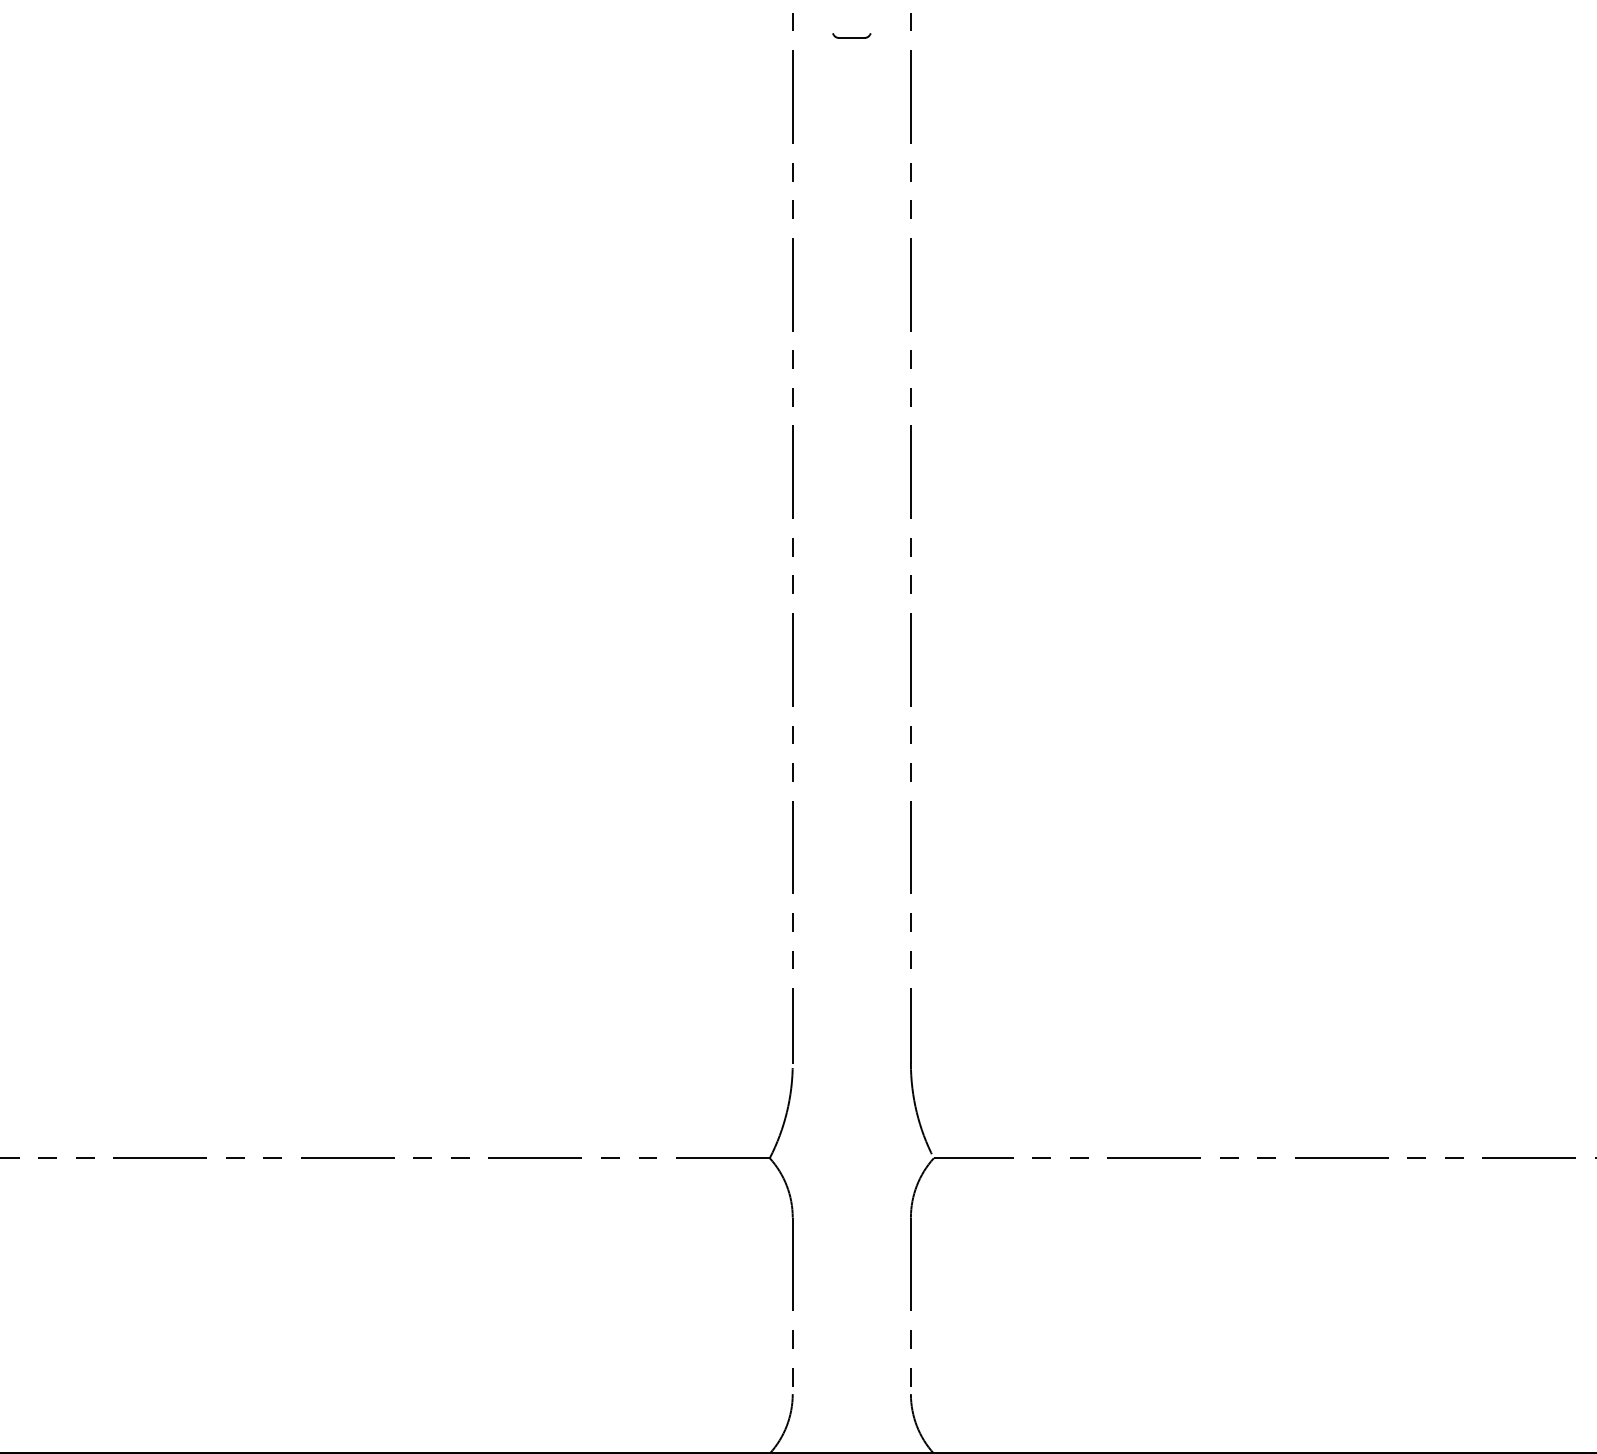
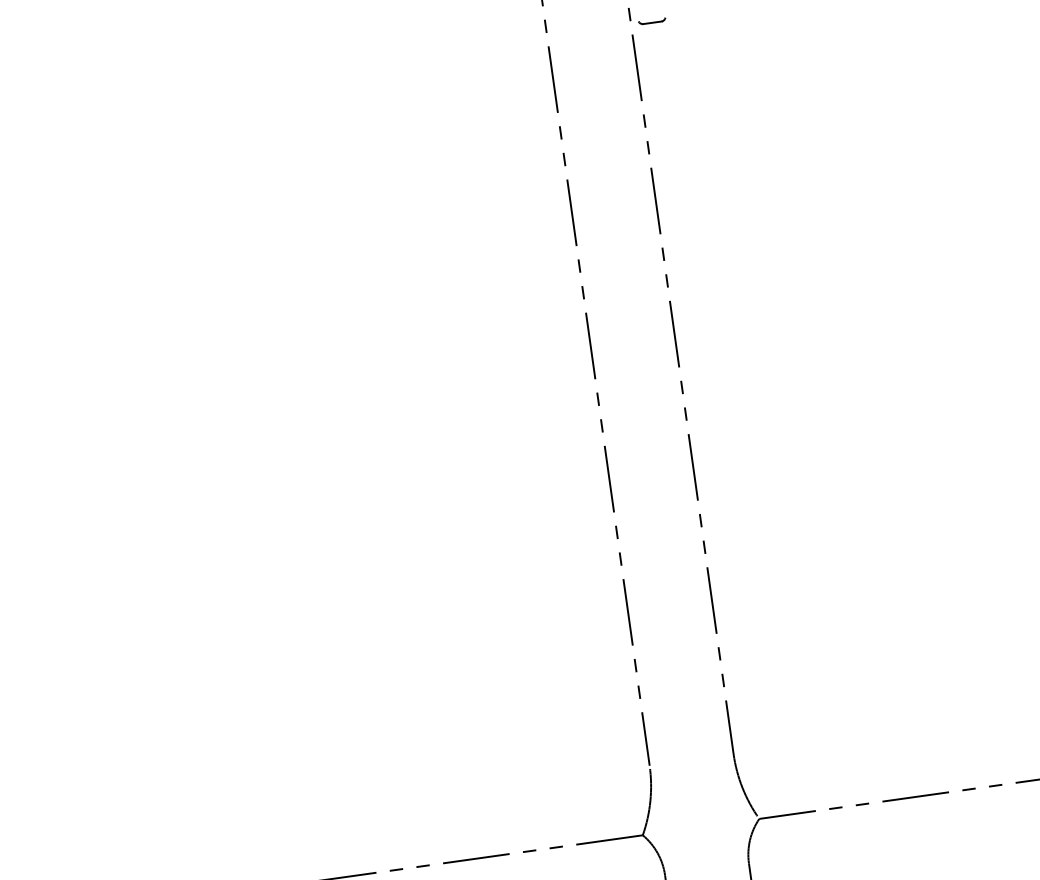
part: (851, 35) -> (651, 21), moved

